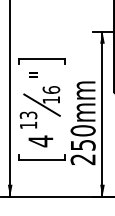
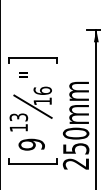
text: (40, 141) -> (31, 144), 4 -> 9

